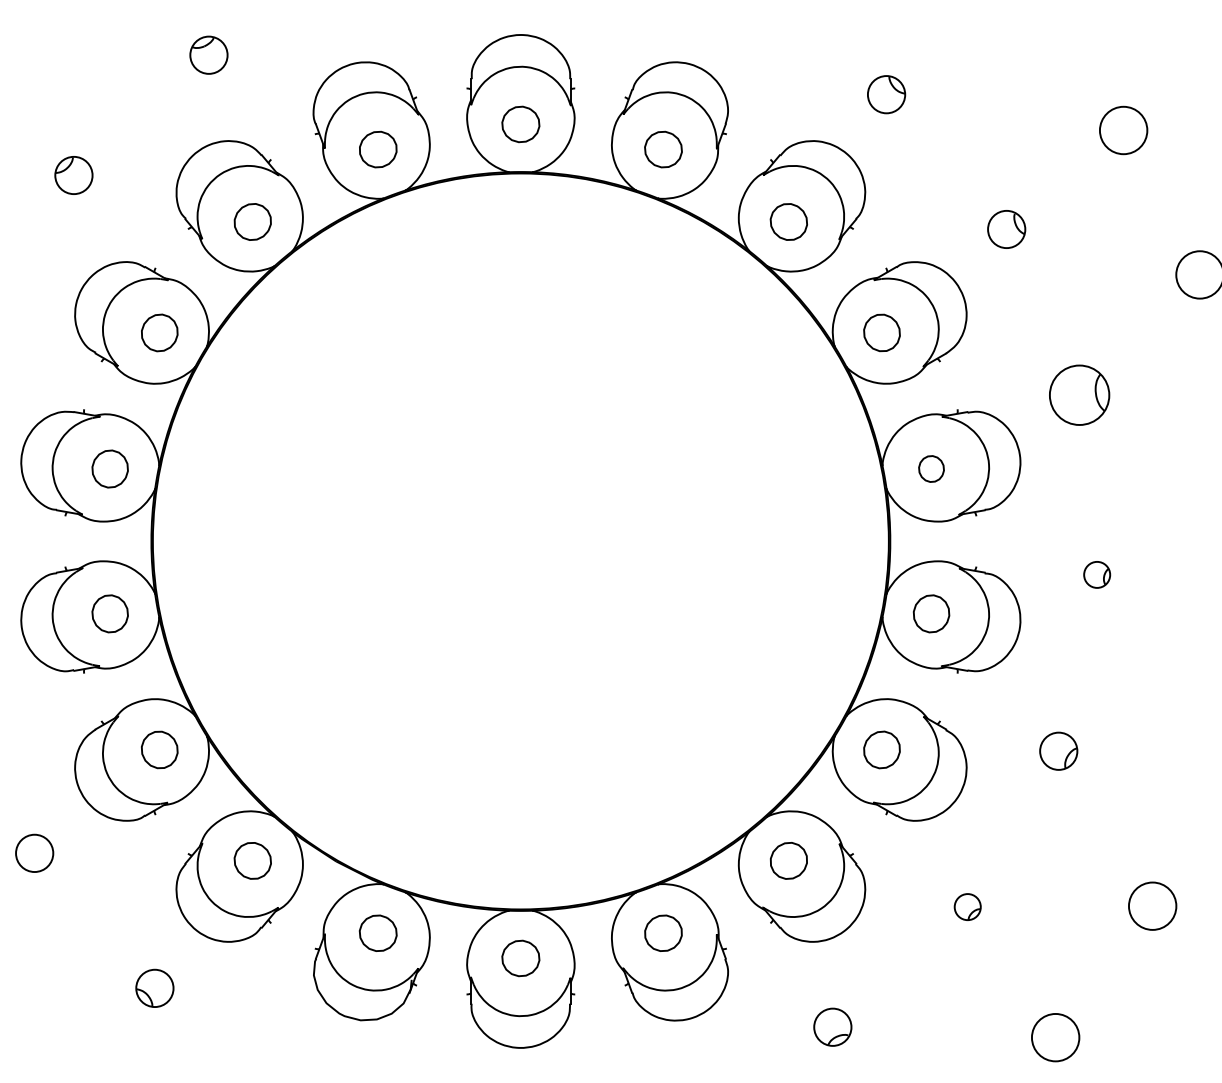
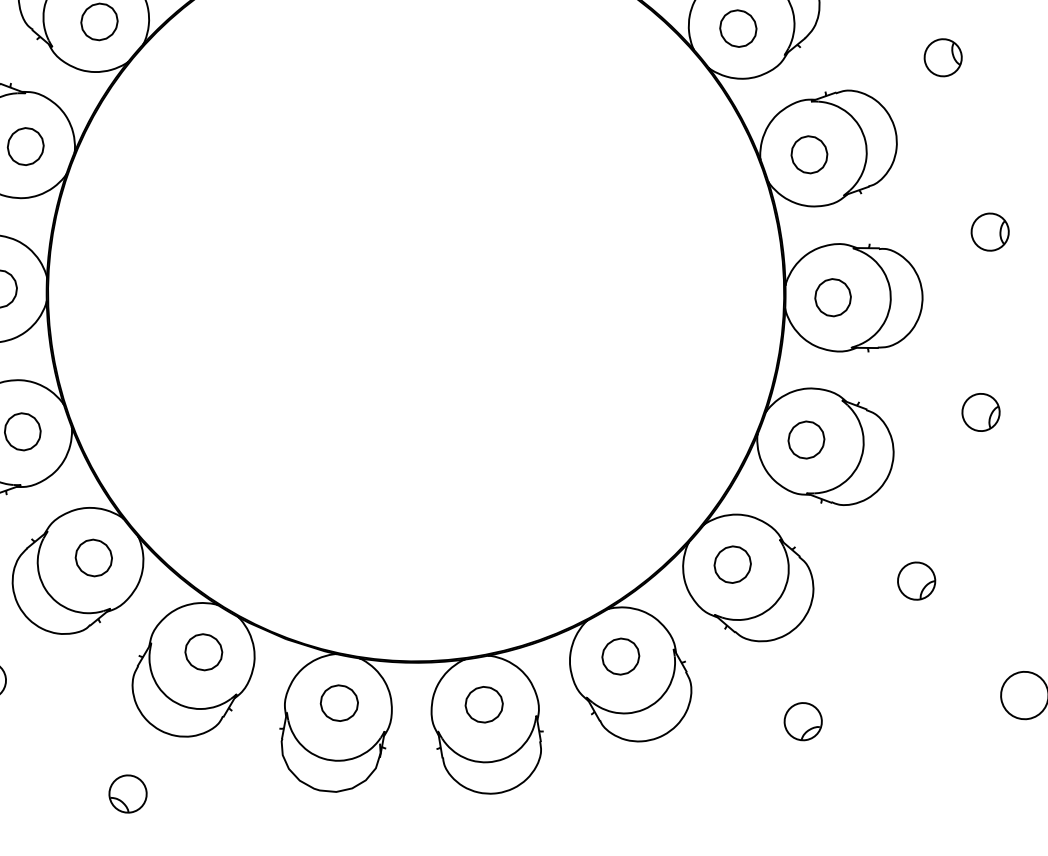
part: (1078, 394) -> (942, 57), size x0.62
part: (931, 468) -> (809, 154), size x1.43
part: (1096, 574) -> (989, 231), size x1.43
part: (967, 906) -> (916, 580), size x1.43

